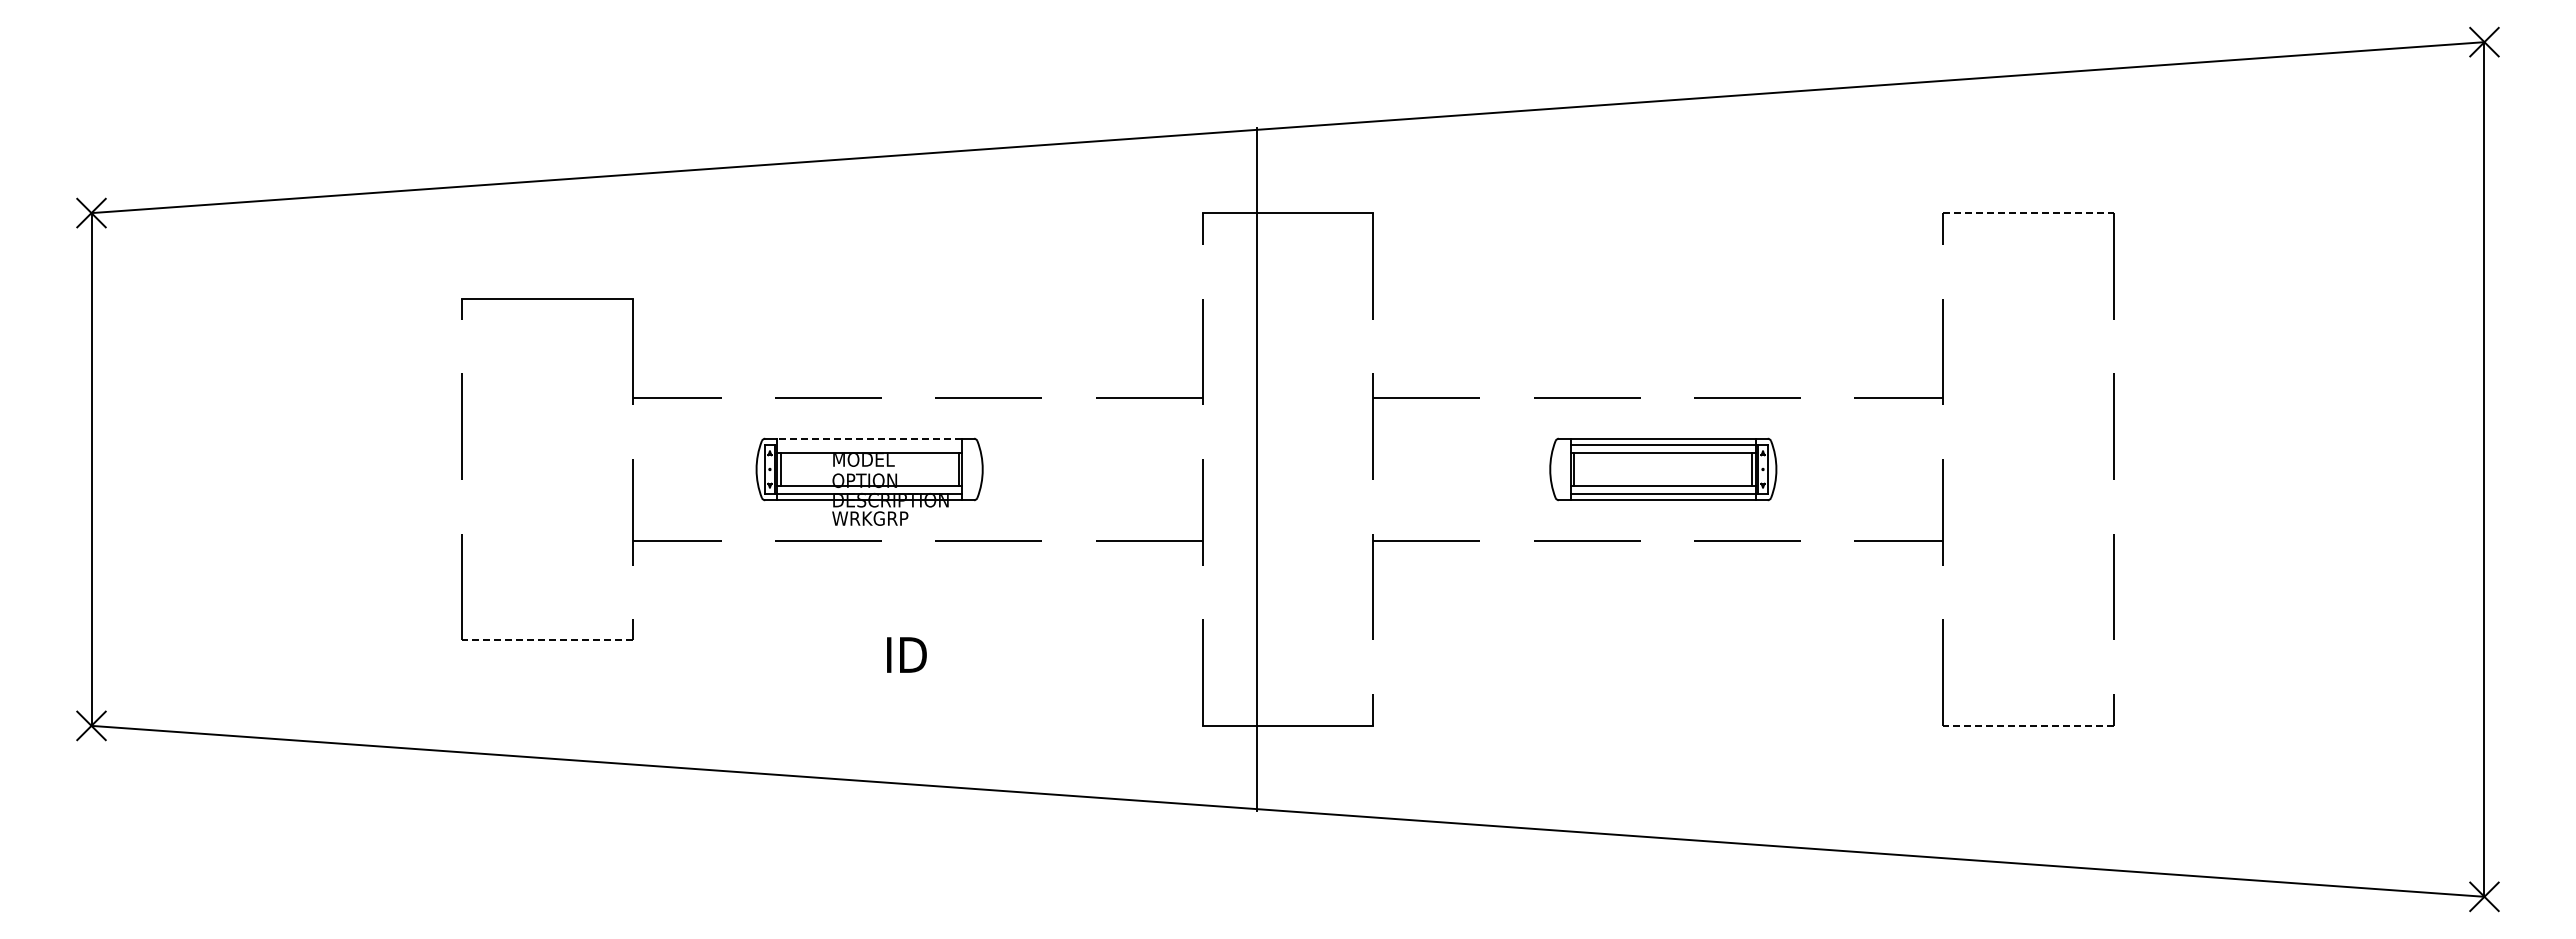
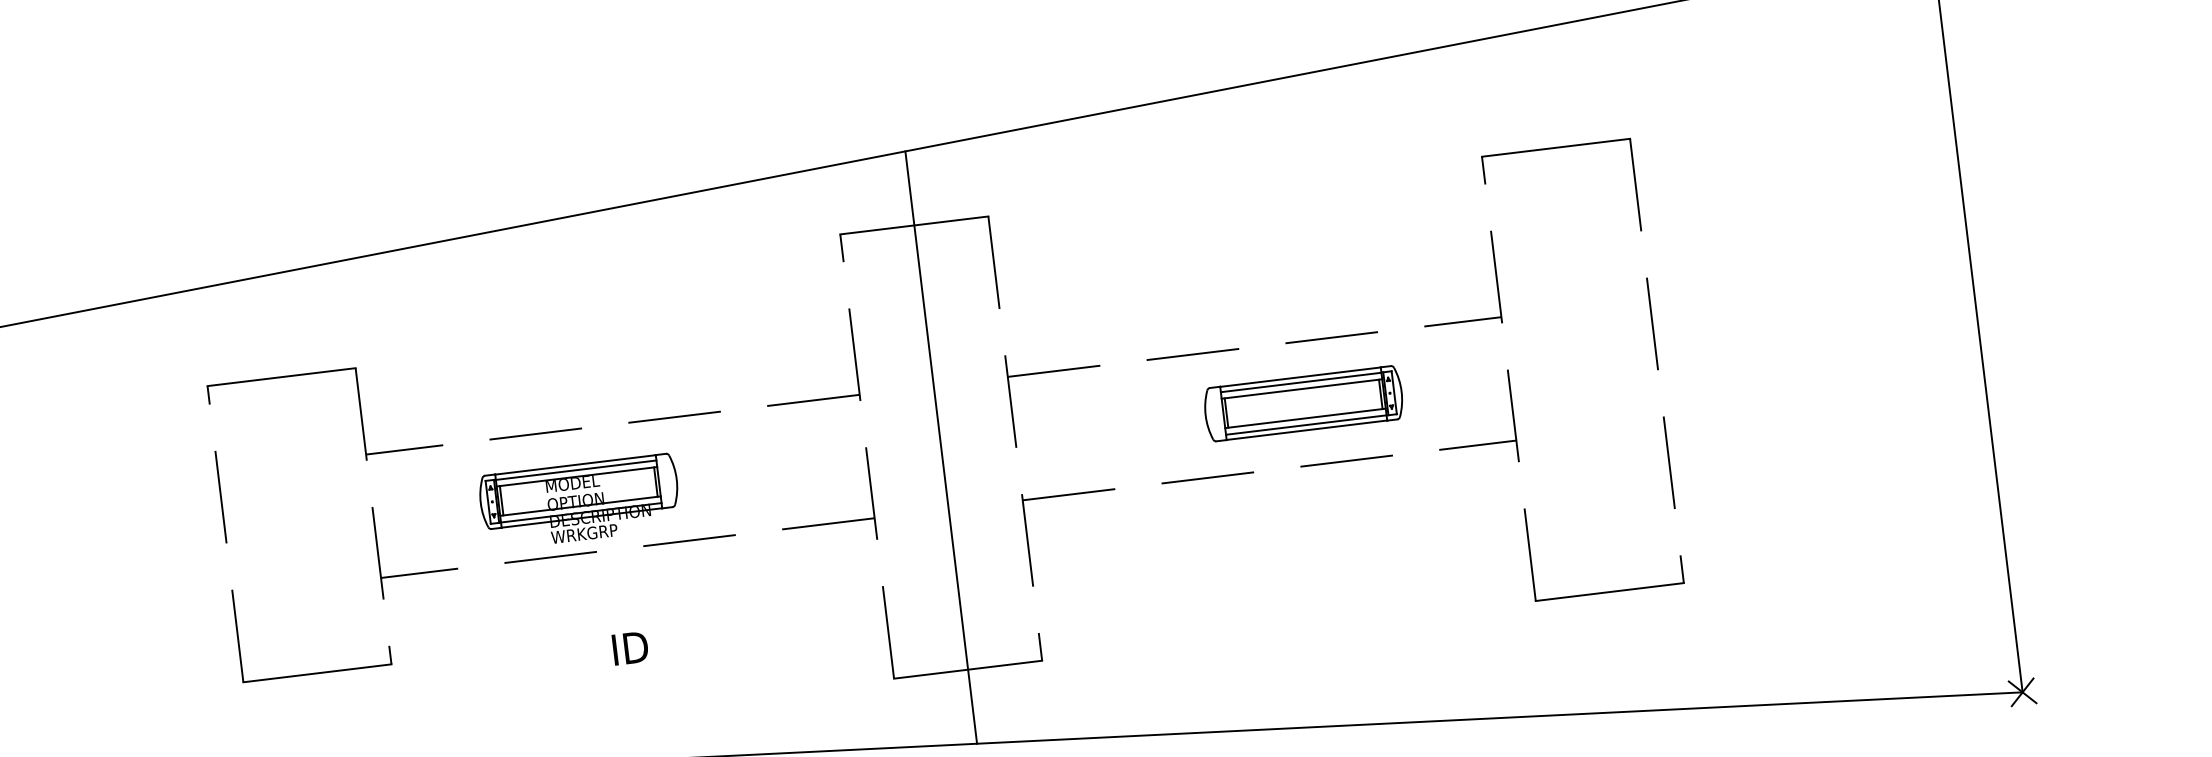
line: (2029, 213) -> (1556, 148), dashed -> solid
line: (869, 438) -> (575, 464), dashed -> solid
line: (869, 445) -> (576, 470), added
line: (1257, 469) -> (941, 447), moved
part: (1663, 469) -> (1303, 403), moved
line: (546, 640) -> (316, 673), dashed -> solid
line: (2028, 725) -> (1609, 591), dashed -> solid

